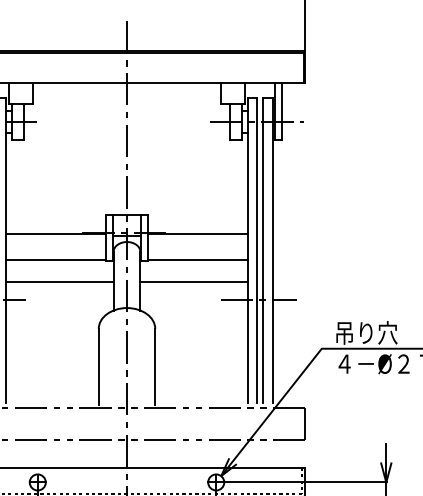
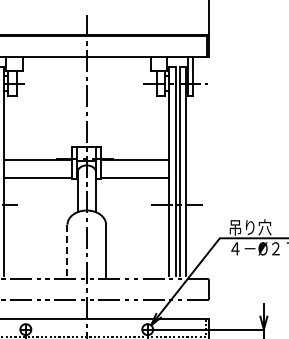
line: (59, 281) -> (40, 192), removed
line: (193, 281) -> (132, 192), removed
line: (98, 368) -> (67, 251), solid -> dashed

